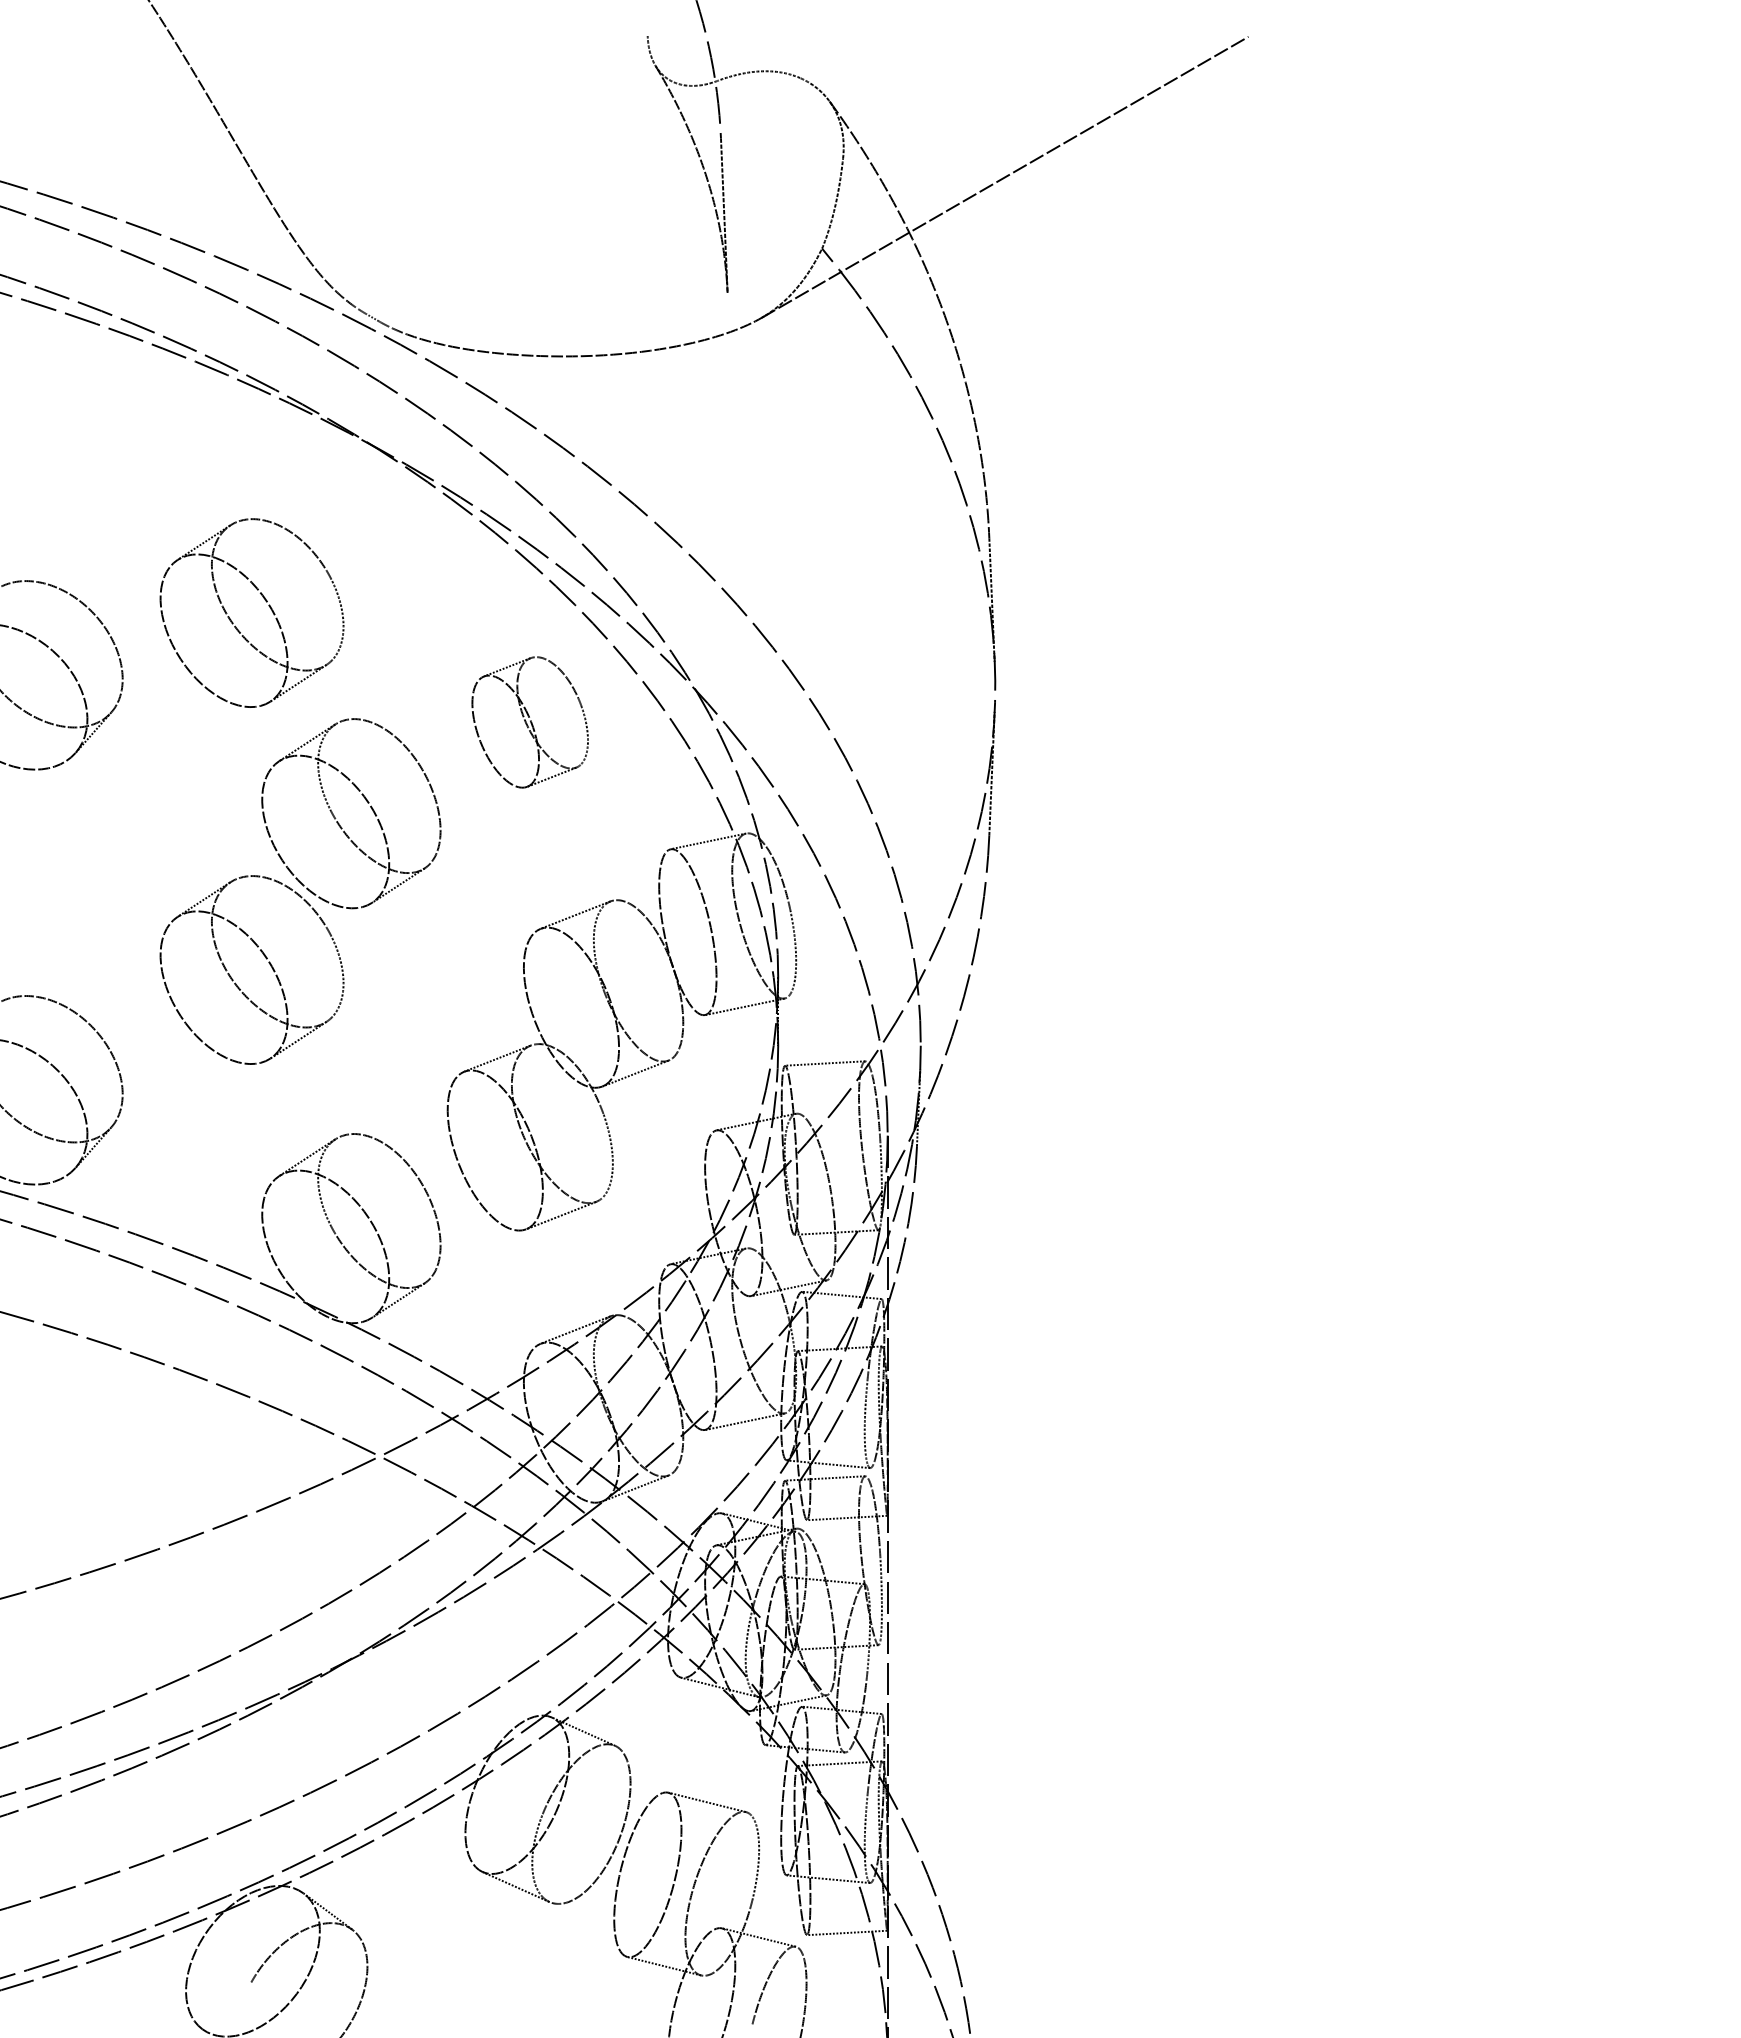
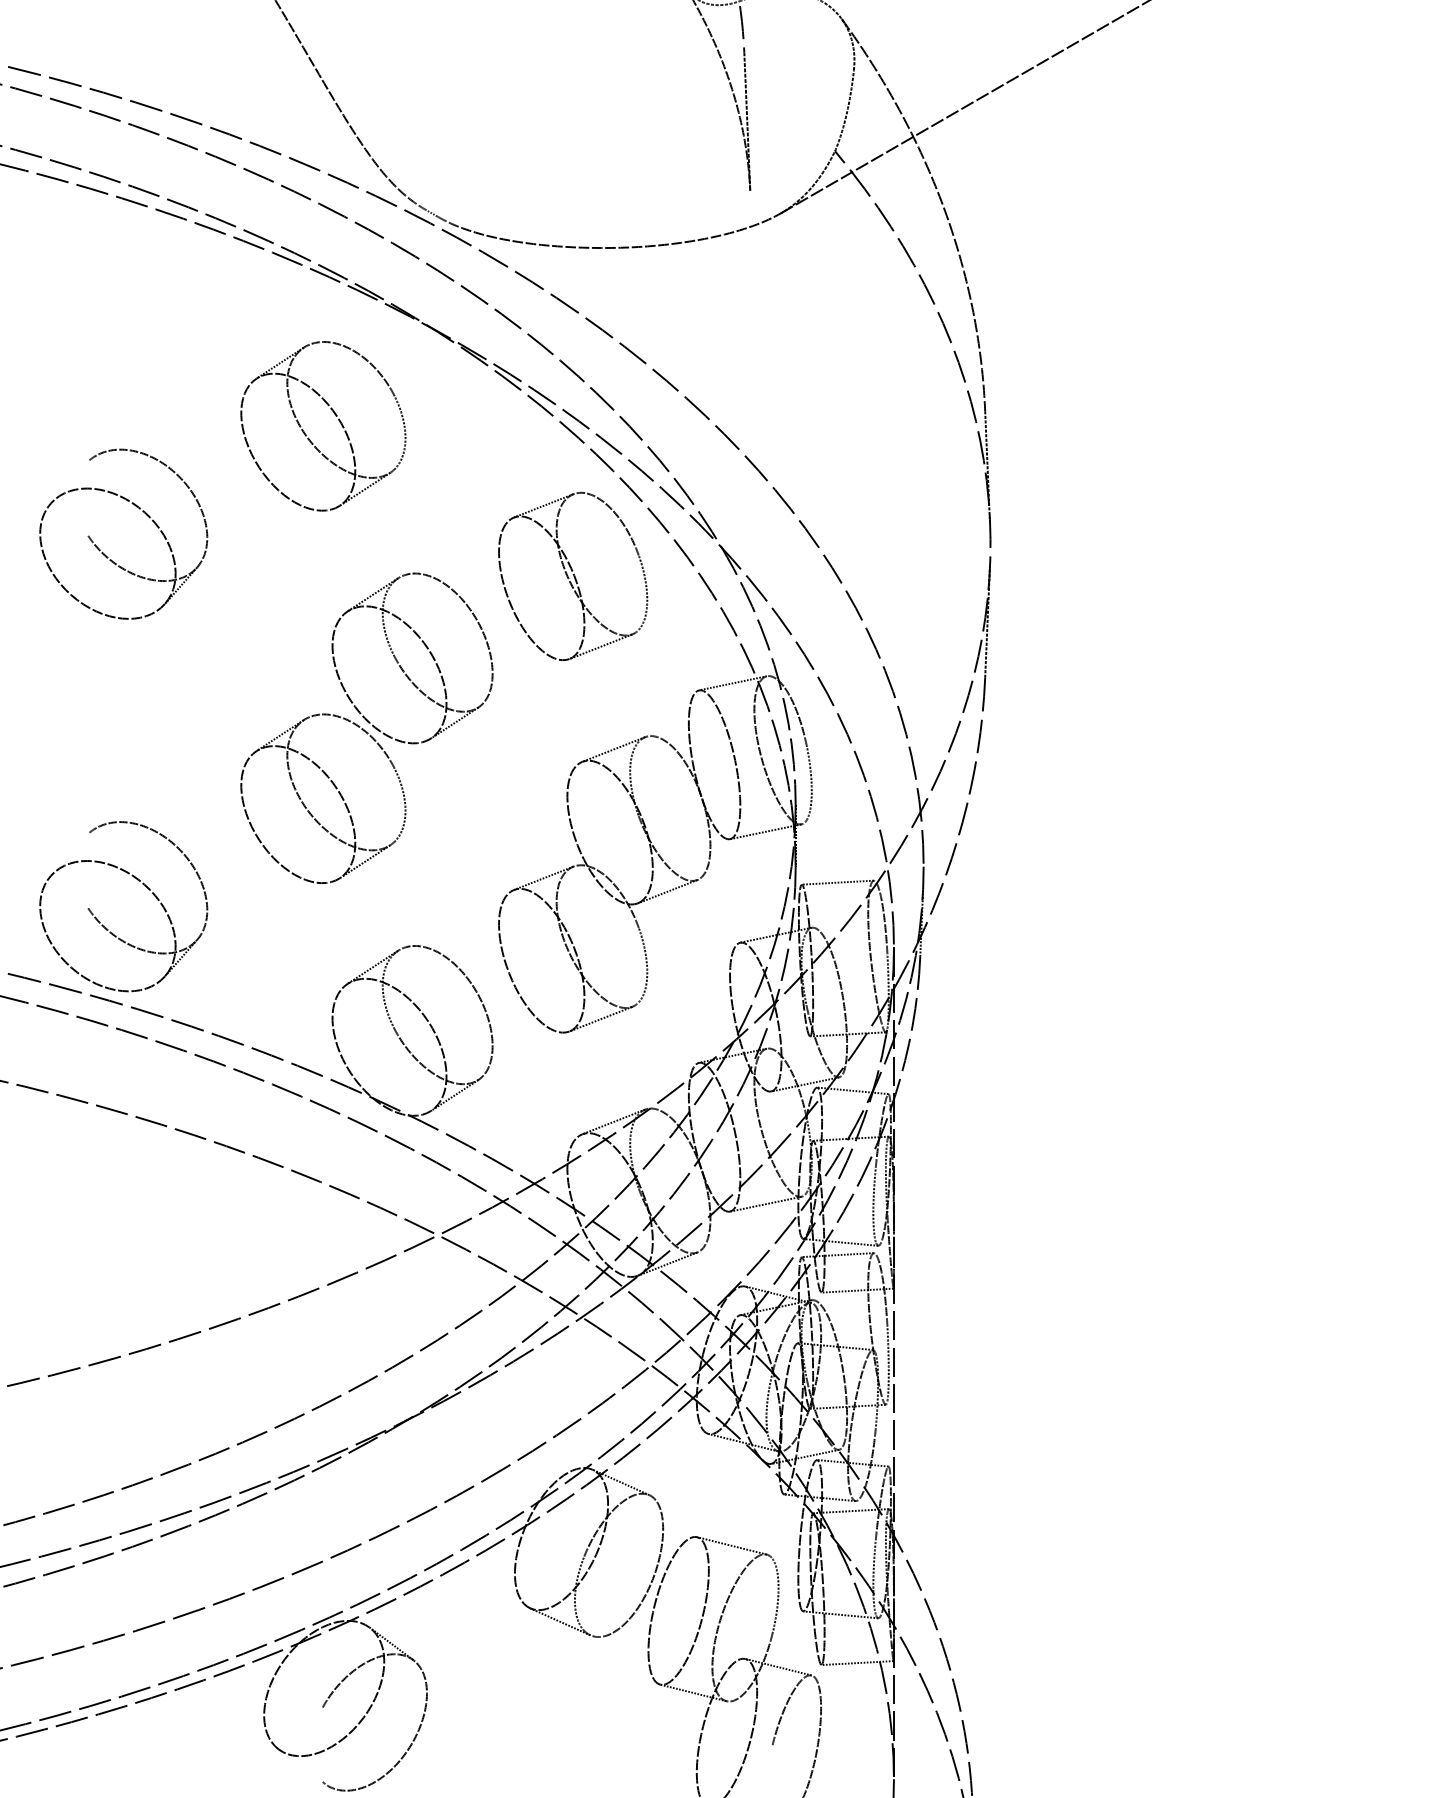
part: (265, 601) -> (335, 415), moved
part: (529, 722) -> (572, 576), size x1.43

